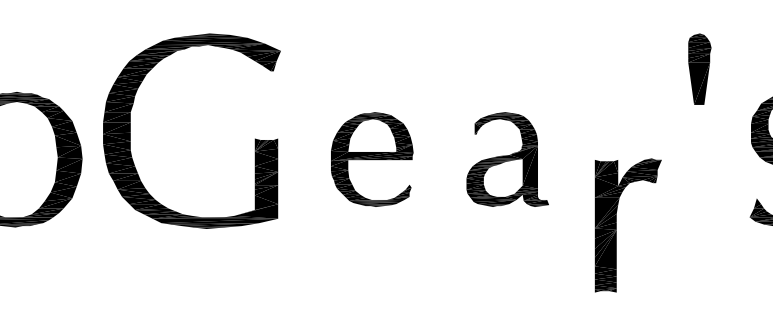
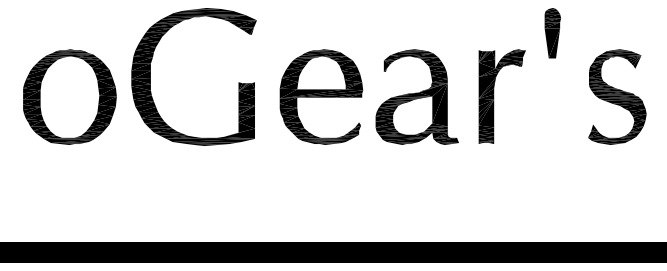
part: (372, 158) -> (321, 96), size x1.43
part: (506, 158) -> (416, 96), size x1.43
part: (617, 225) -> (494, 96), moved

